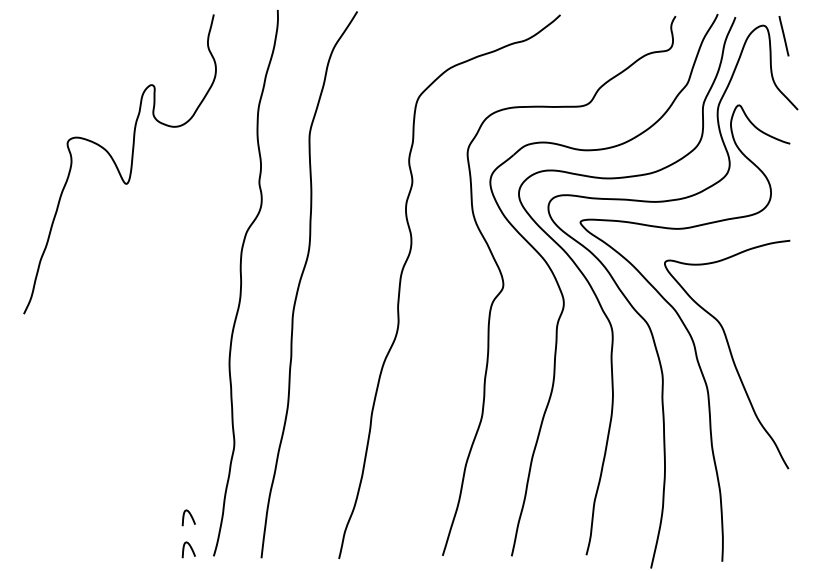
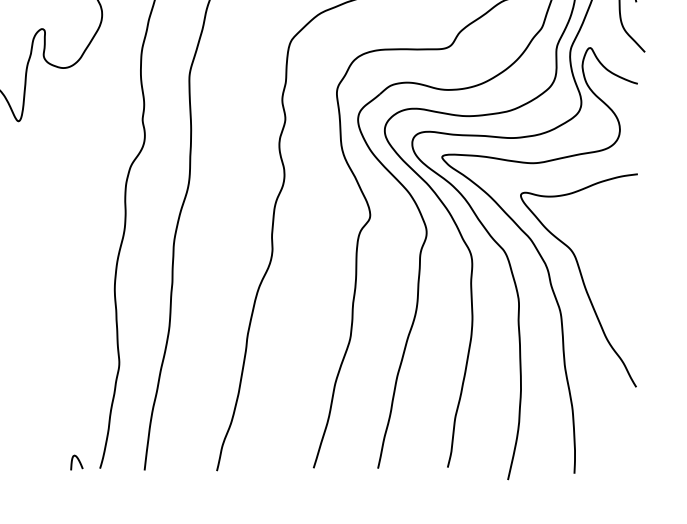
curve: (190, 516) -> (78, 431), removed

